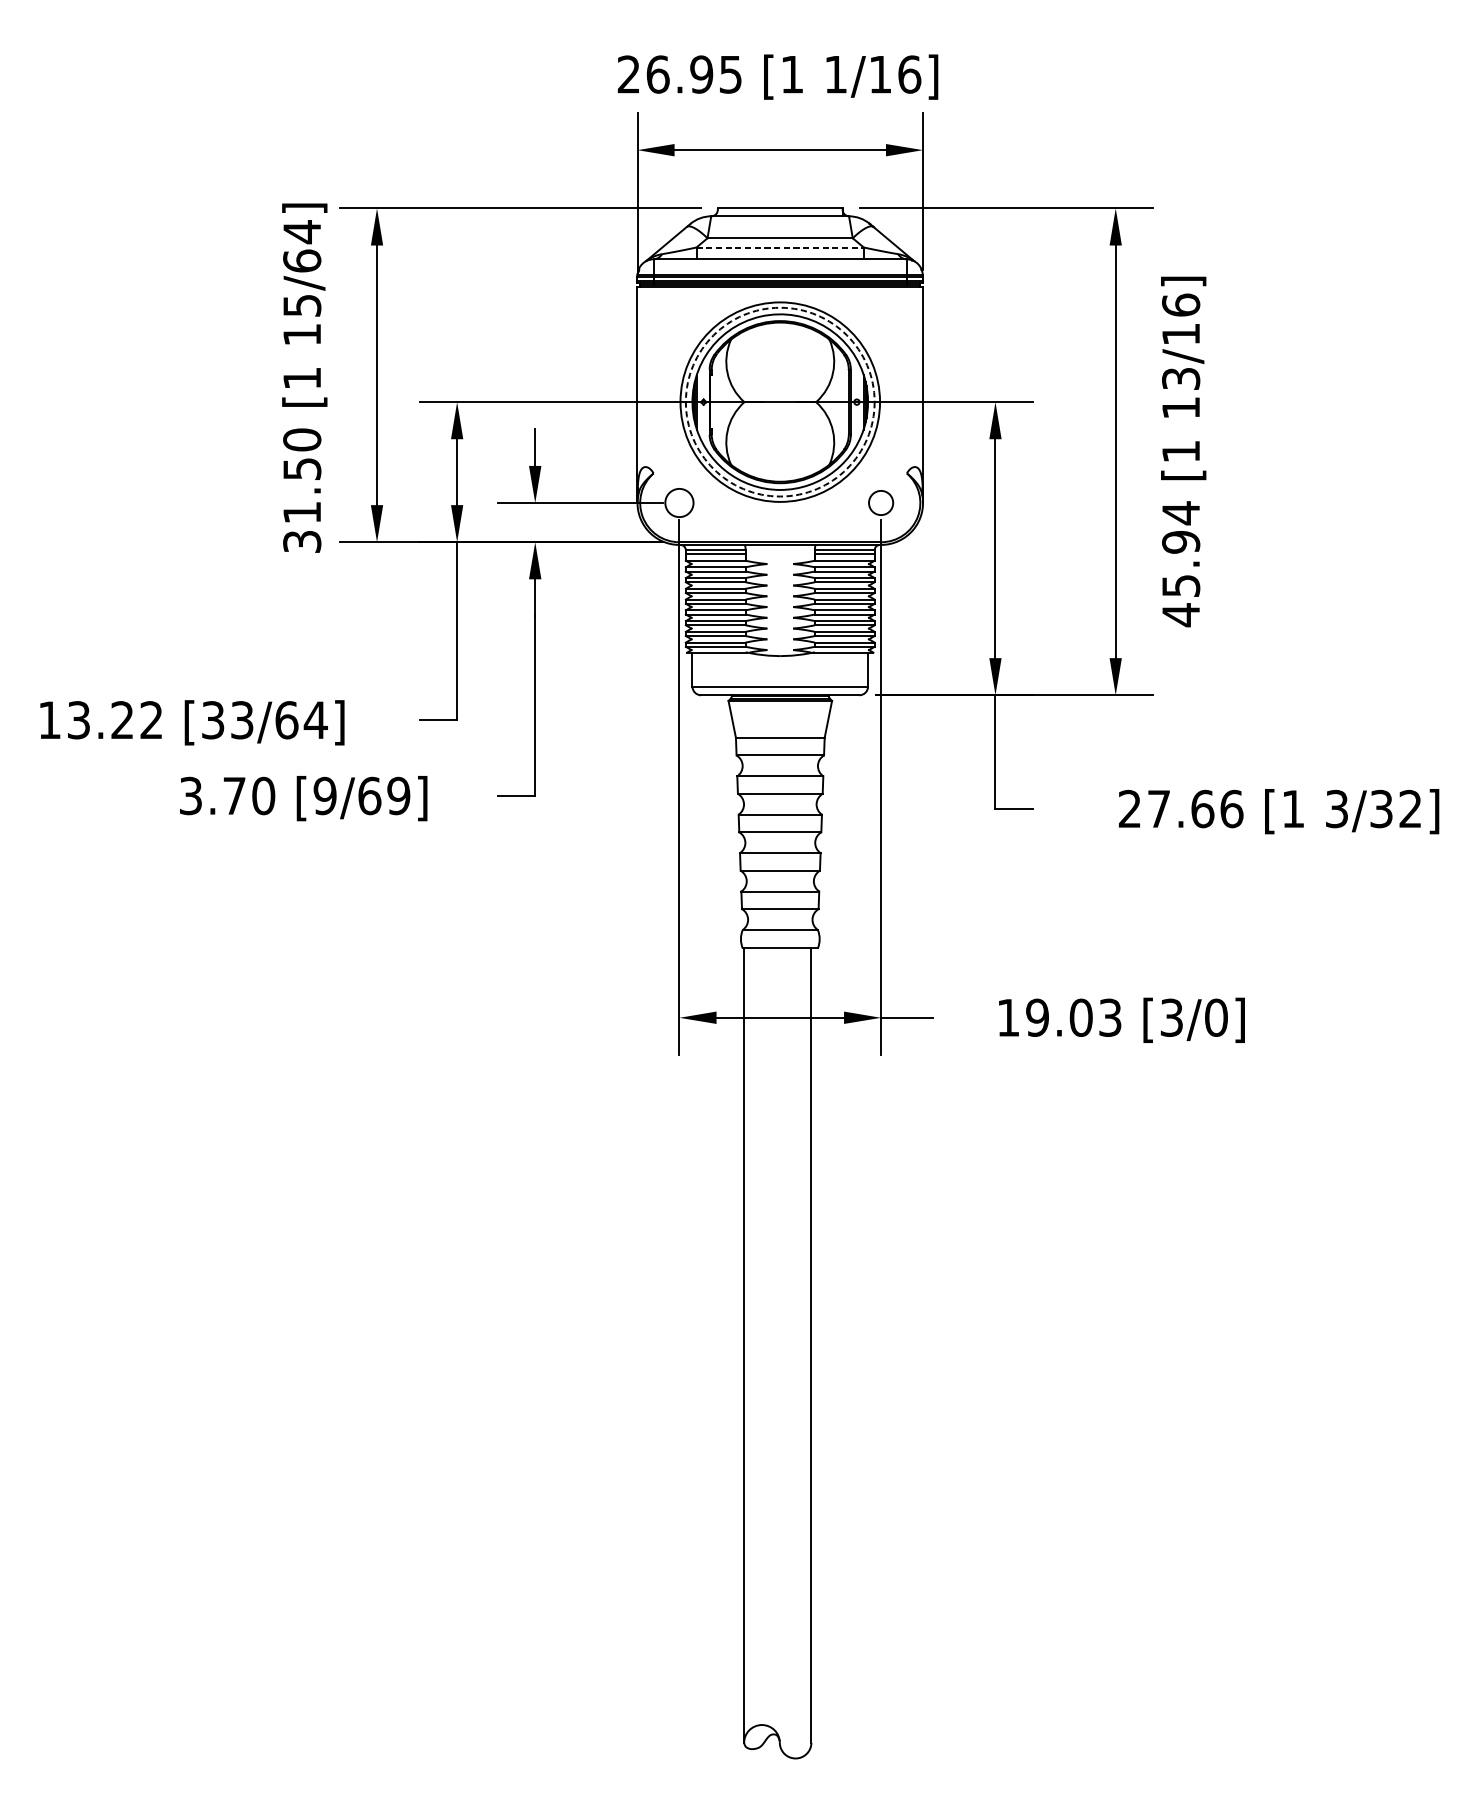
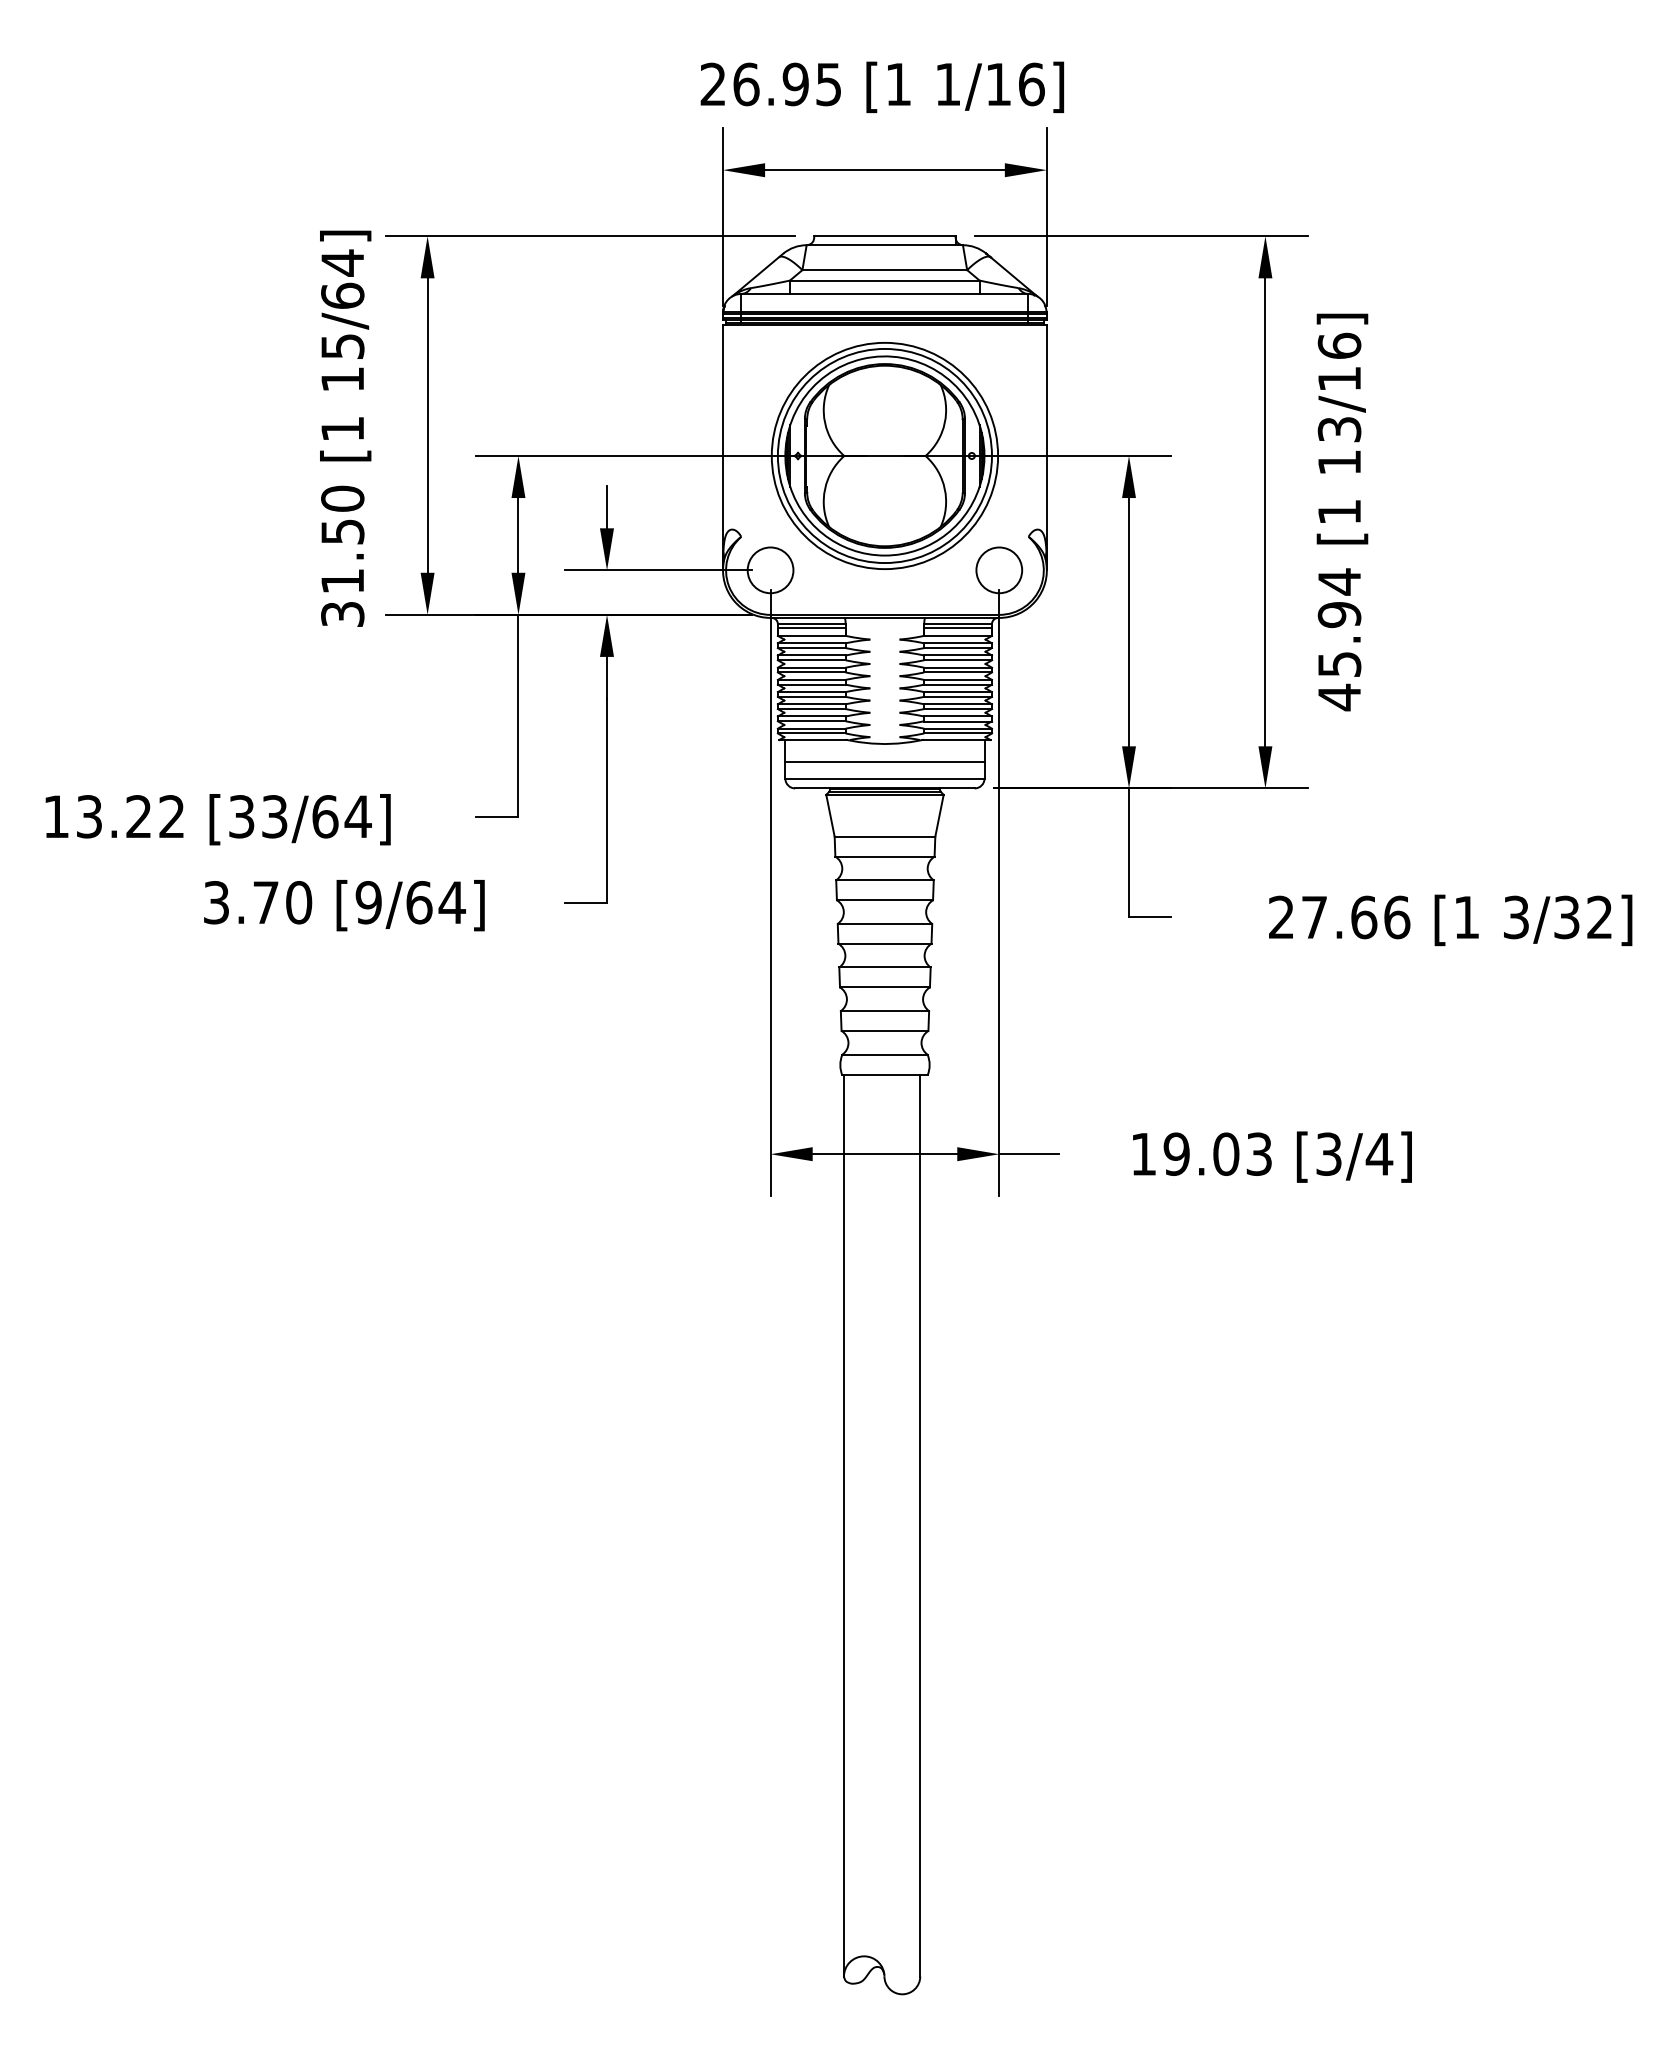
line: (779, 247) -> (884, 280), dashed -> solid
circle: (779, 401) -> (884, 455), dashed -> solid
circle: (679, 503) -> (770, 570), size x1.43
circle: (881, 503) -> (999, 570), size x1.67
line: (779, 672) -> (884, 762), added
text: (398, 795) -> (451, 902), [9/69] -> [9/64]
text: (1216, 1017) -> (1379, 1153), [3/0] -> [3/4]

